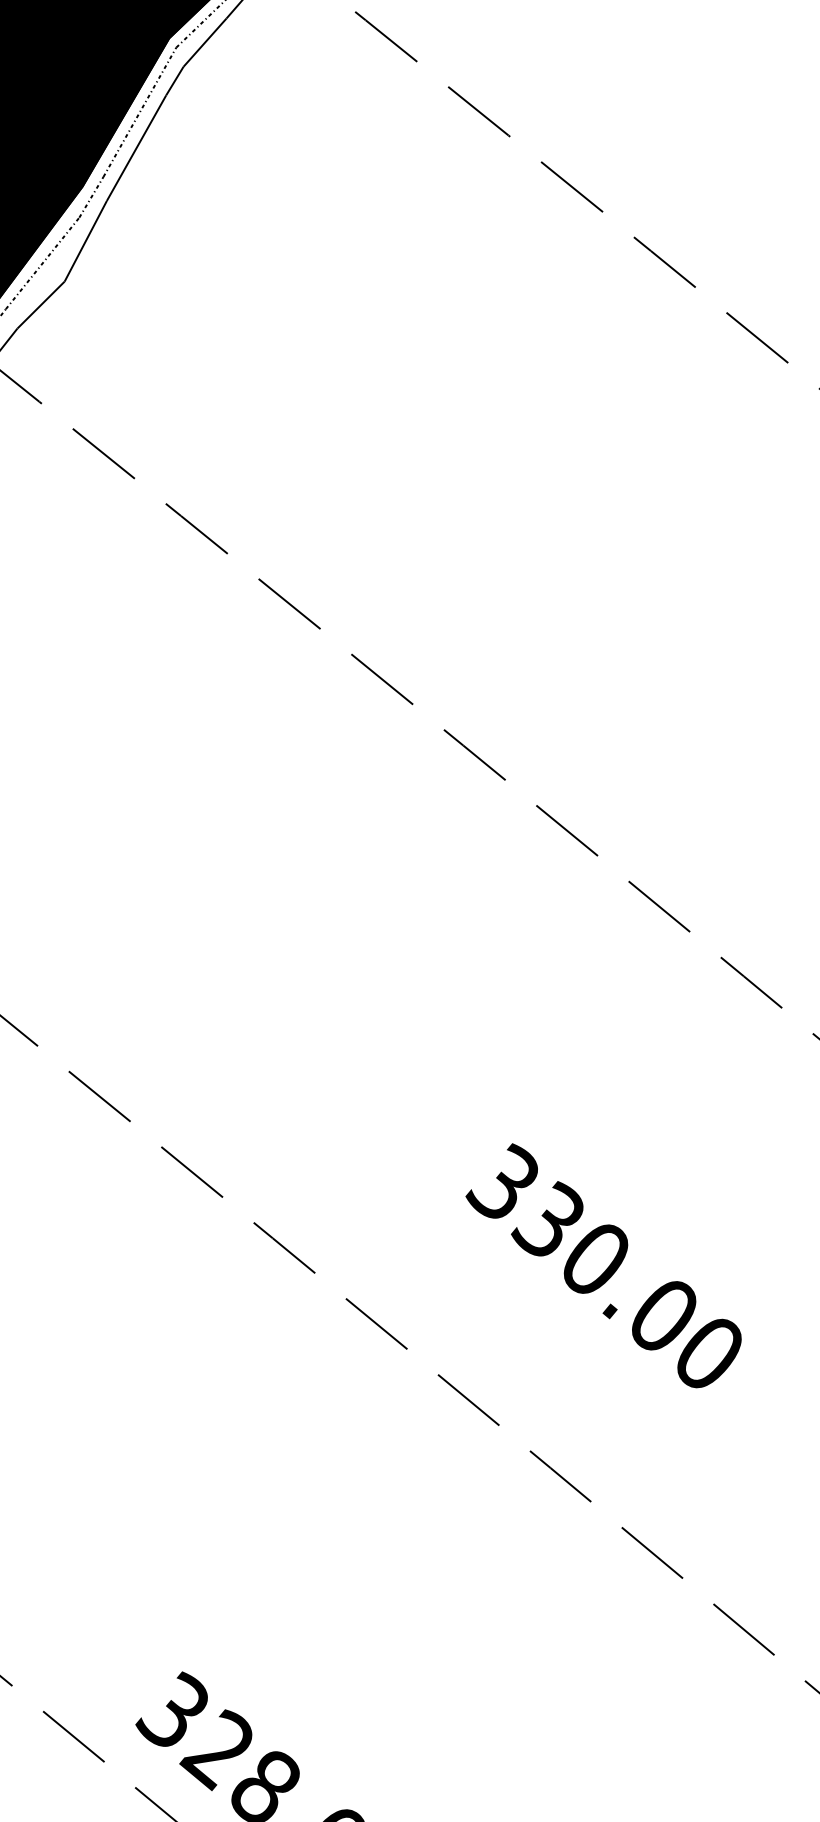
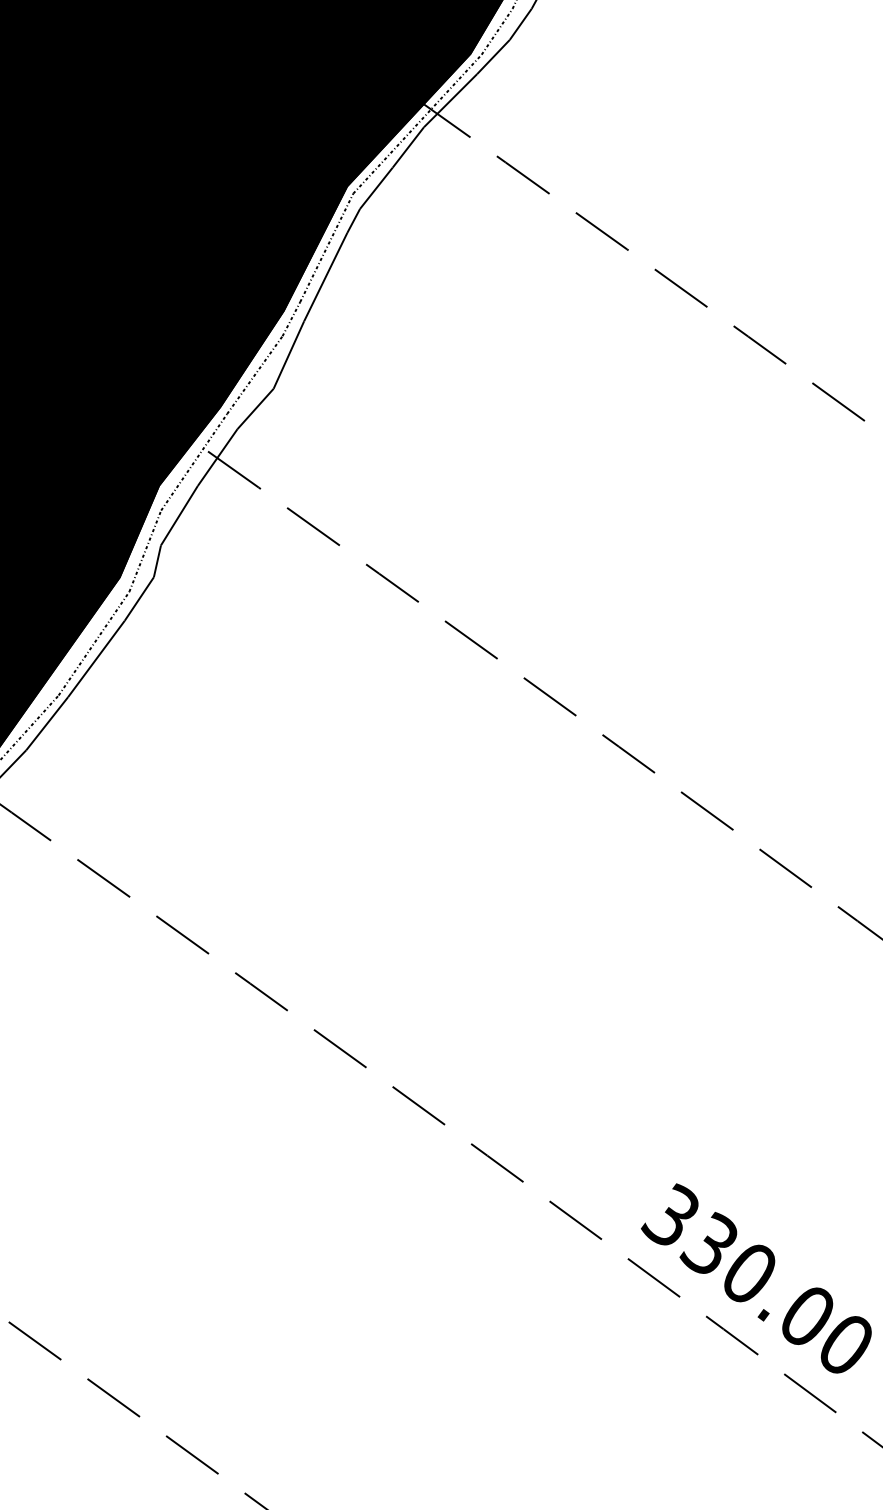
text: (603, 1265) -> (756, 1278), moved

